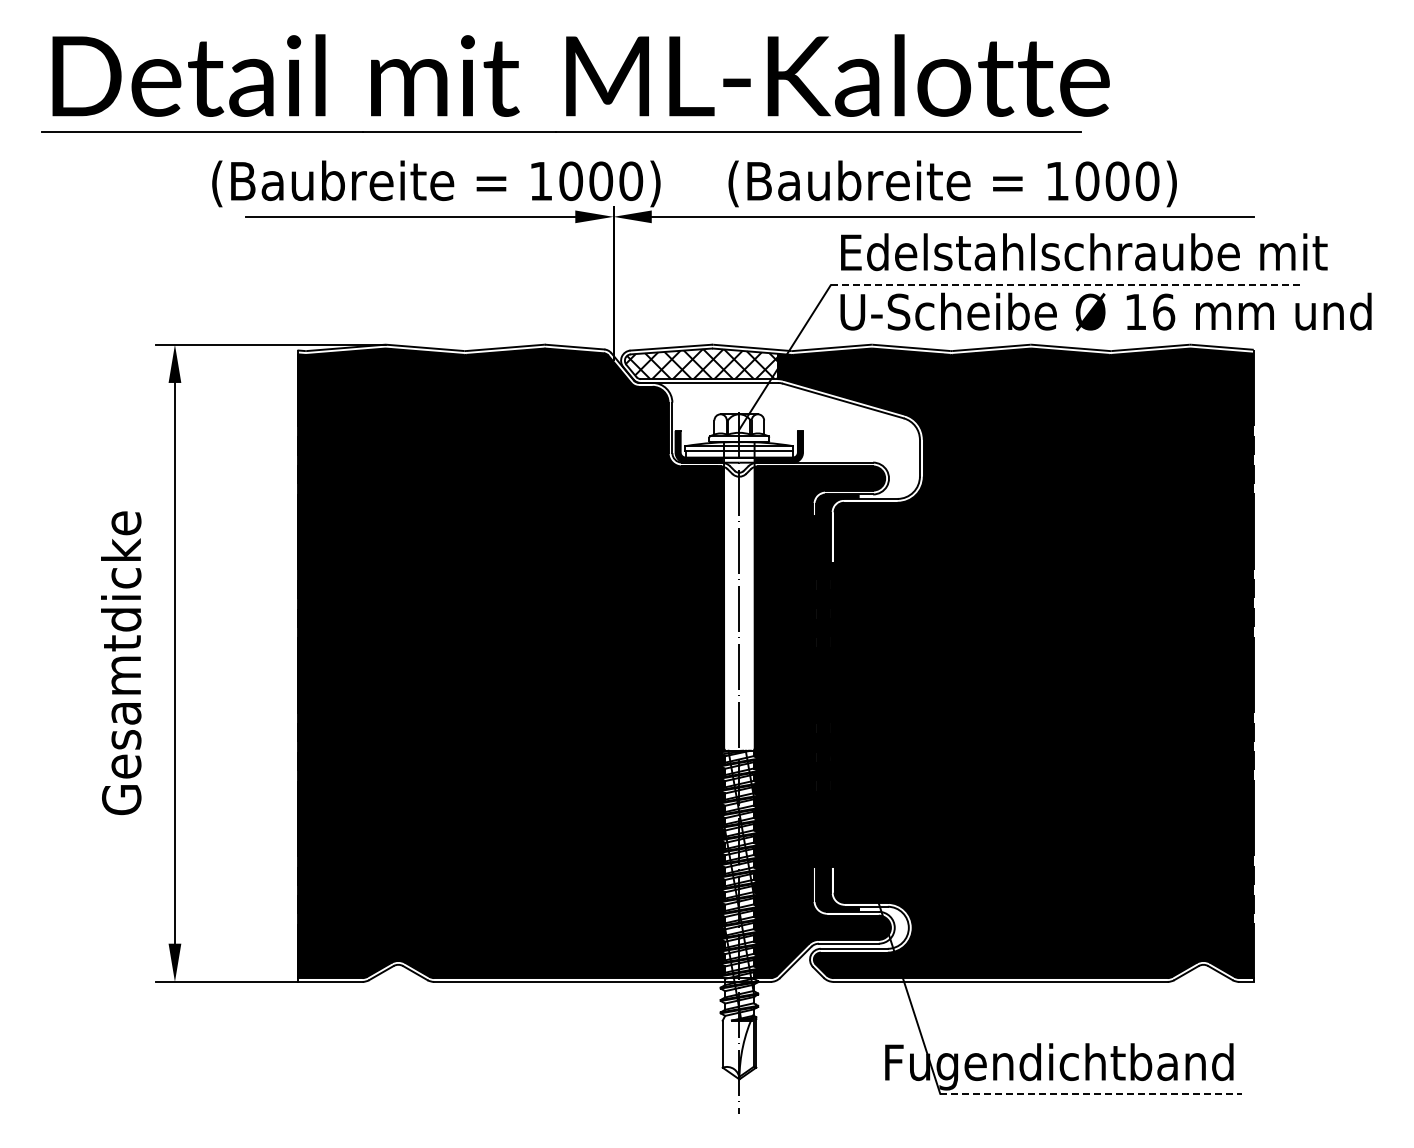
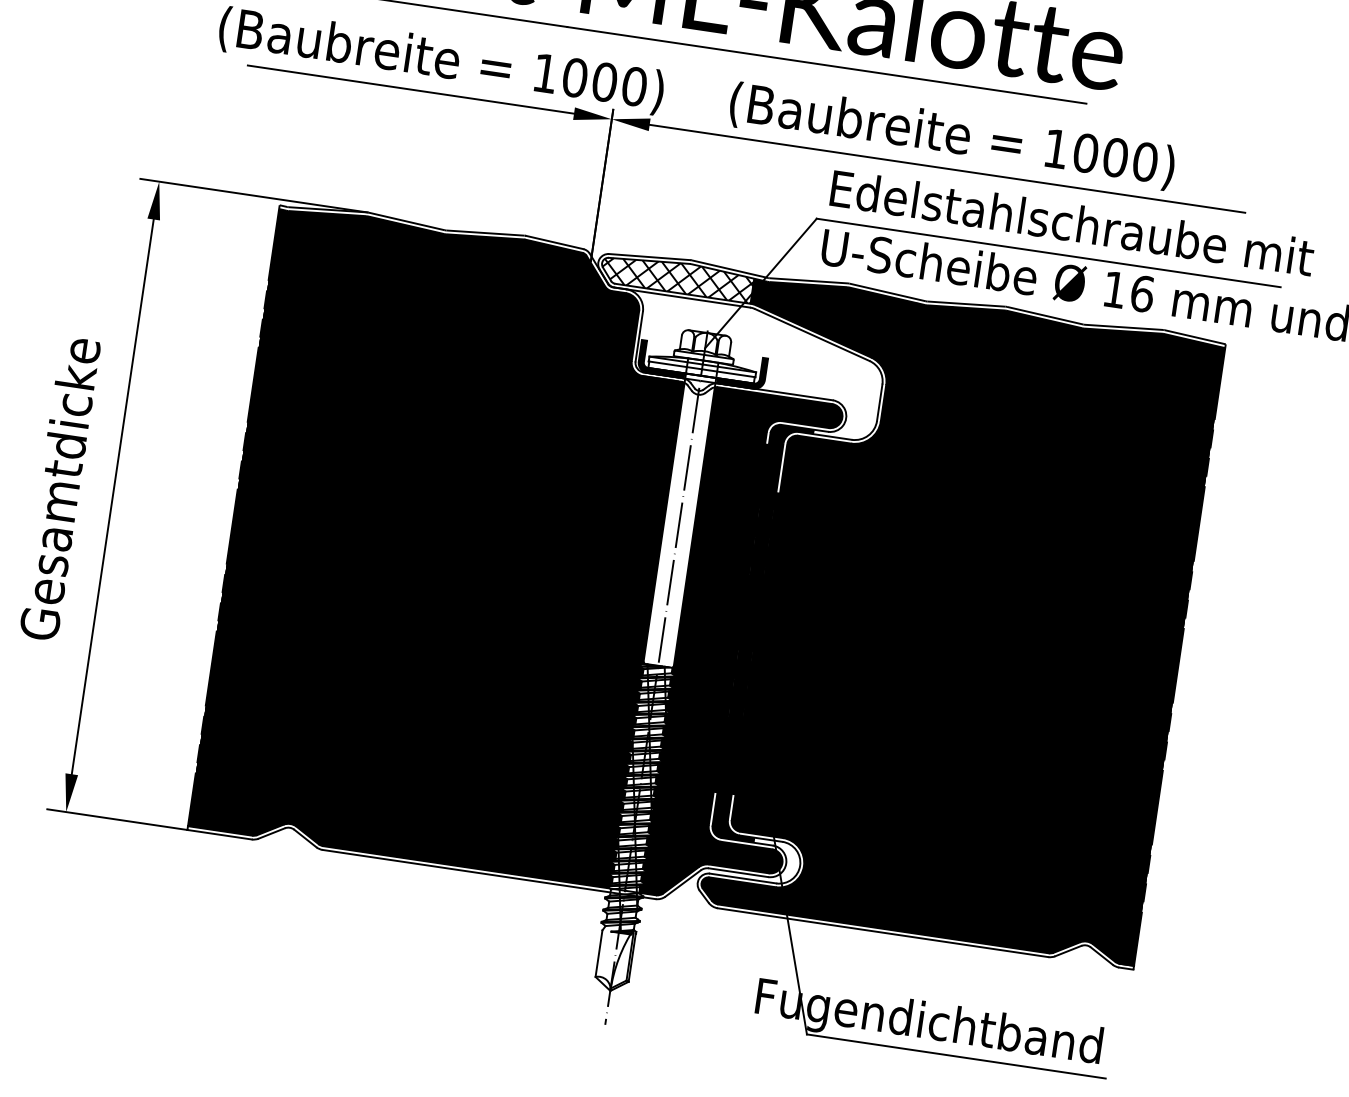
line: (1065, 285) -> (1048, 253), dashed -> solid
line: (1091, 1093) -> (956, 1056), dashed -> solid

